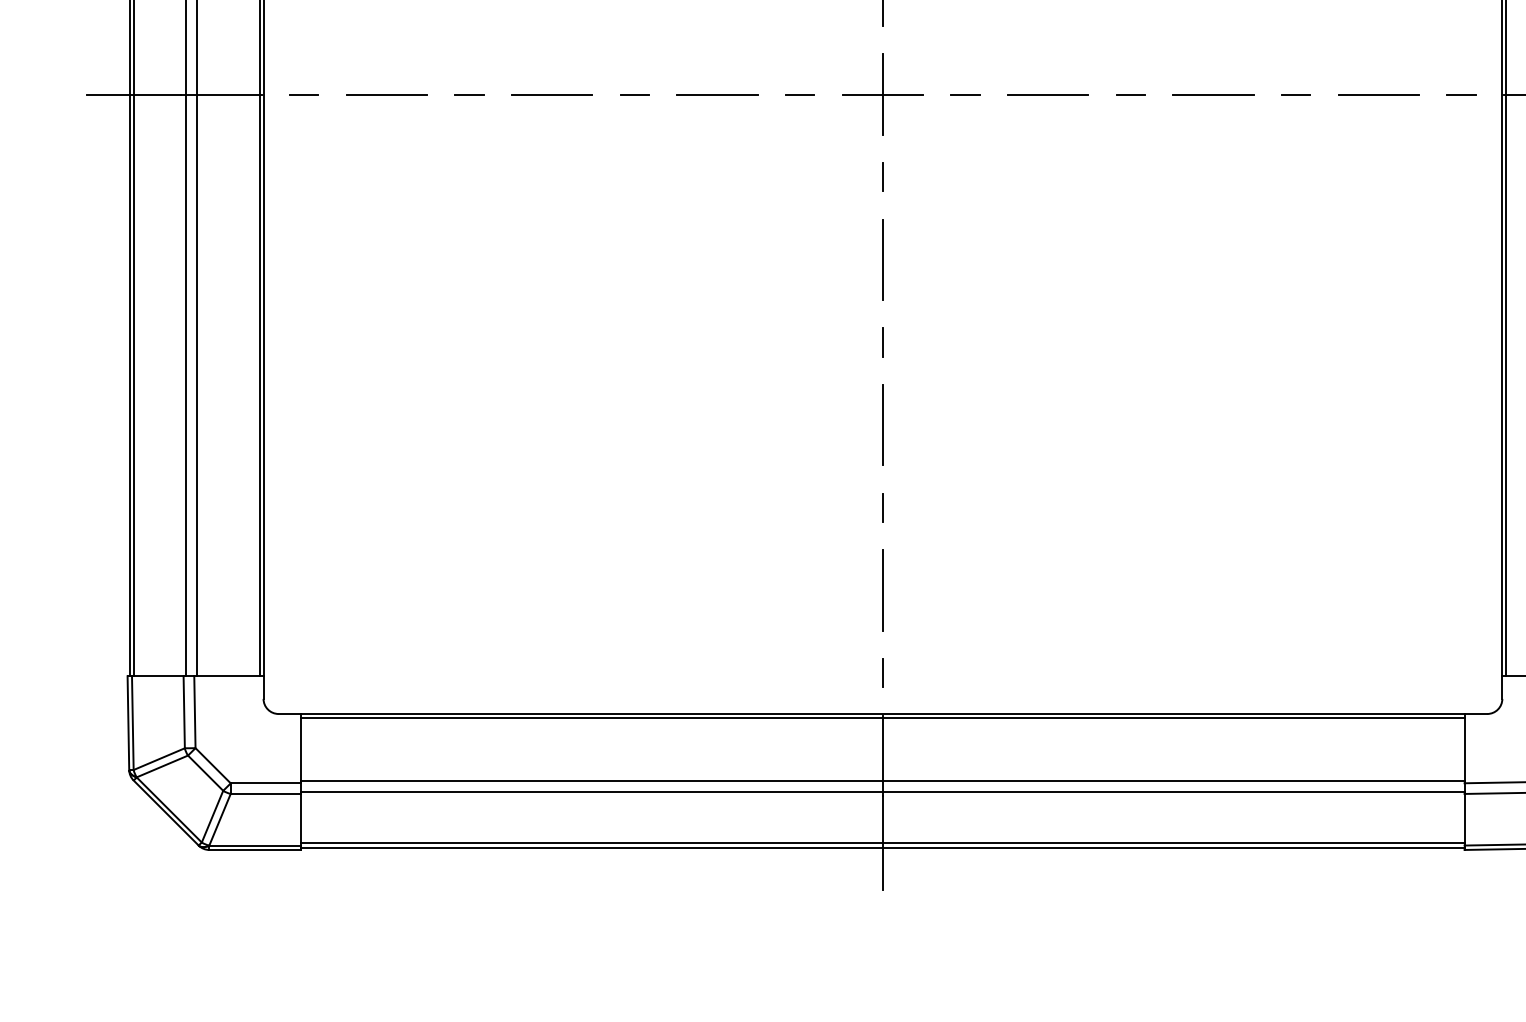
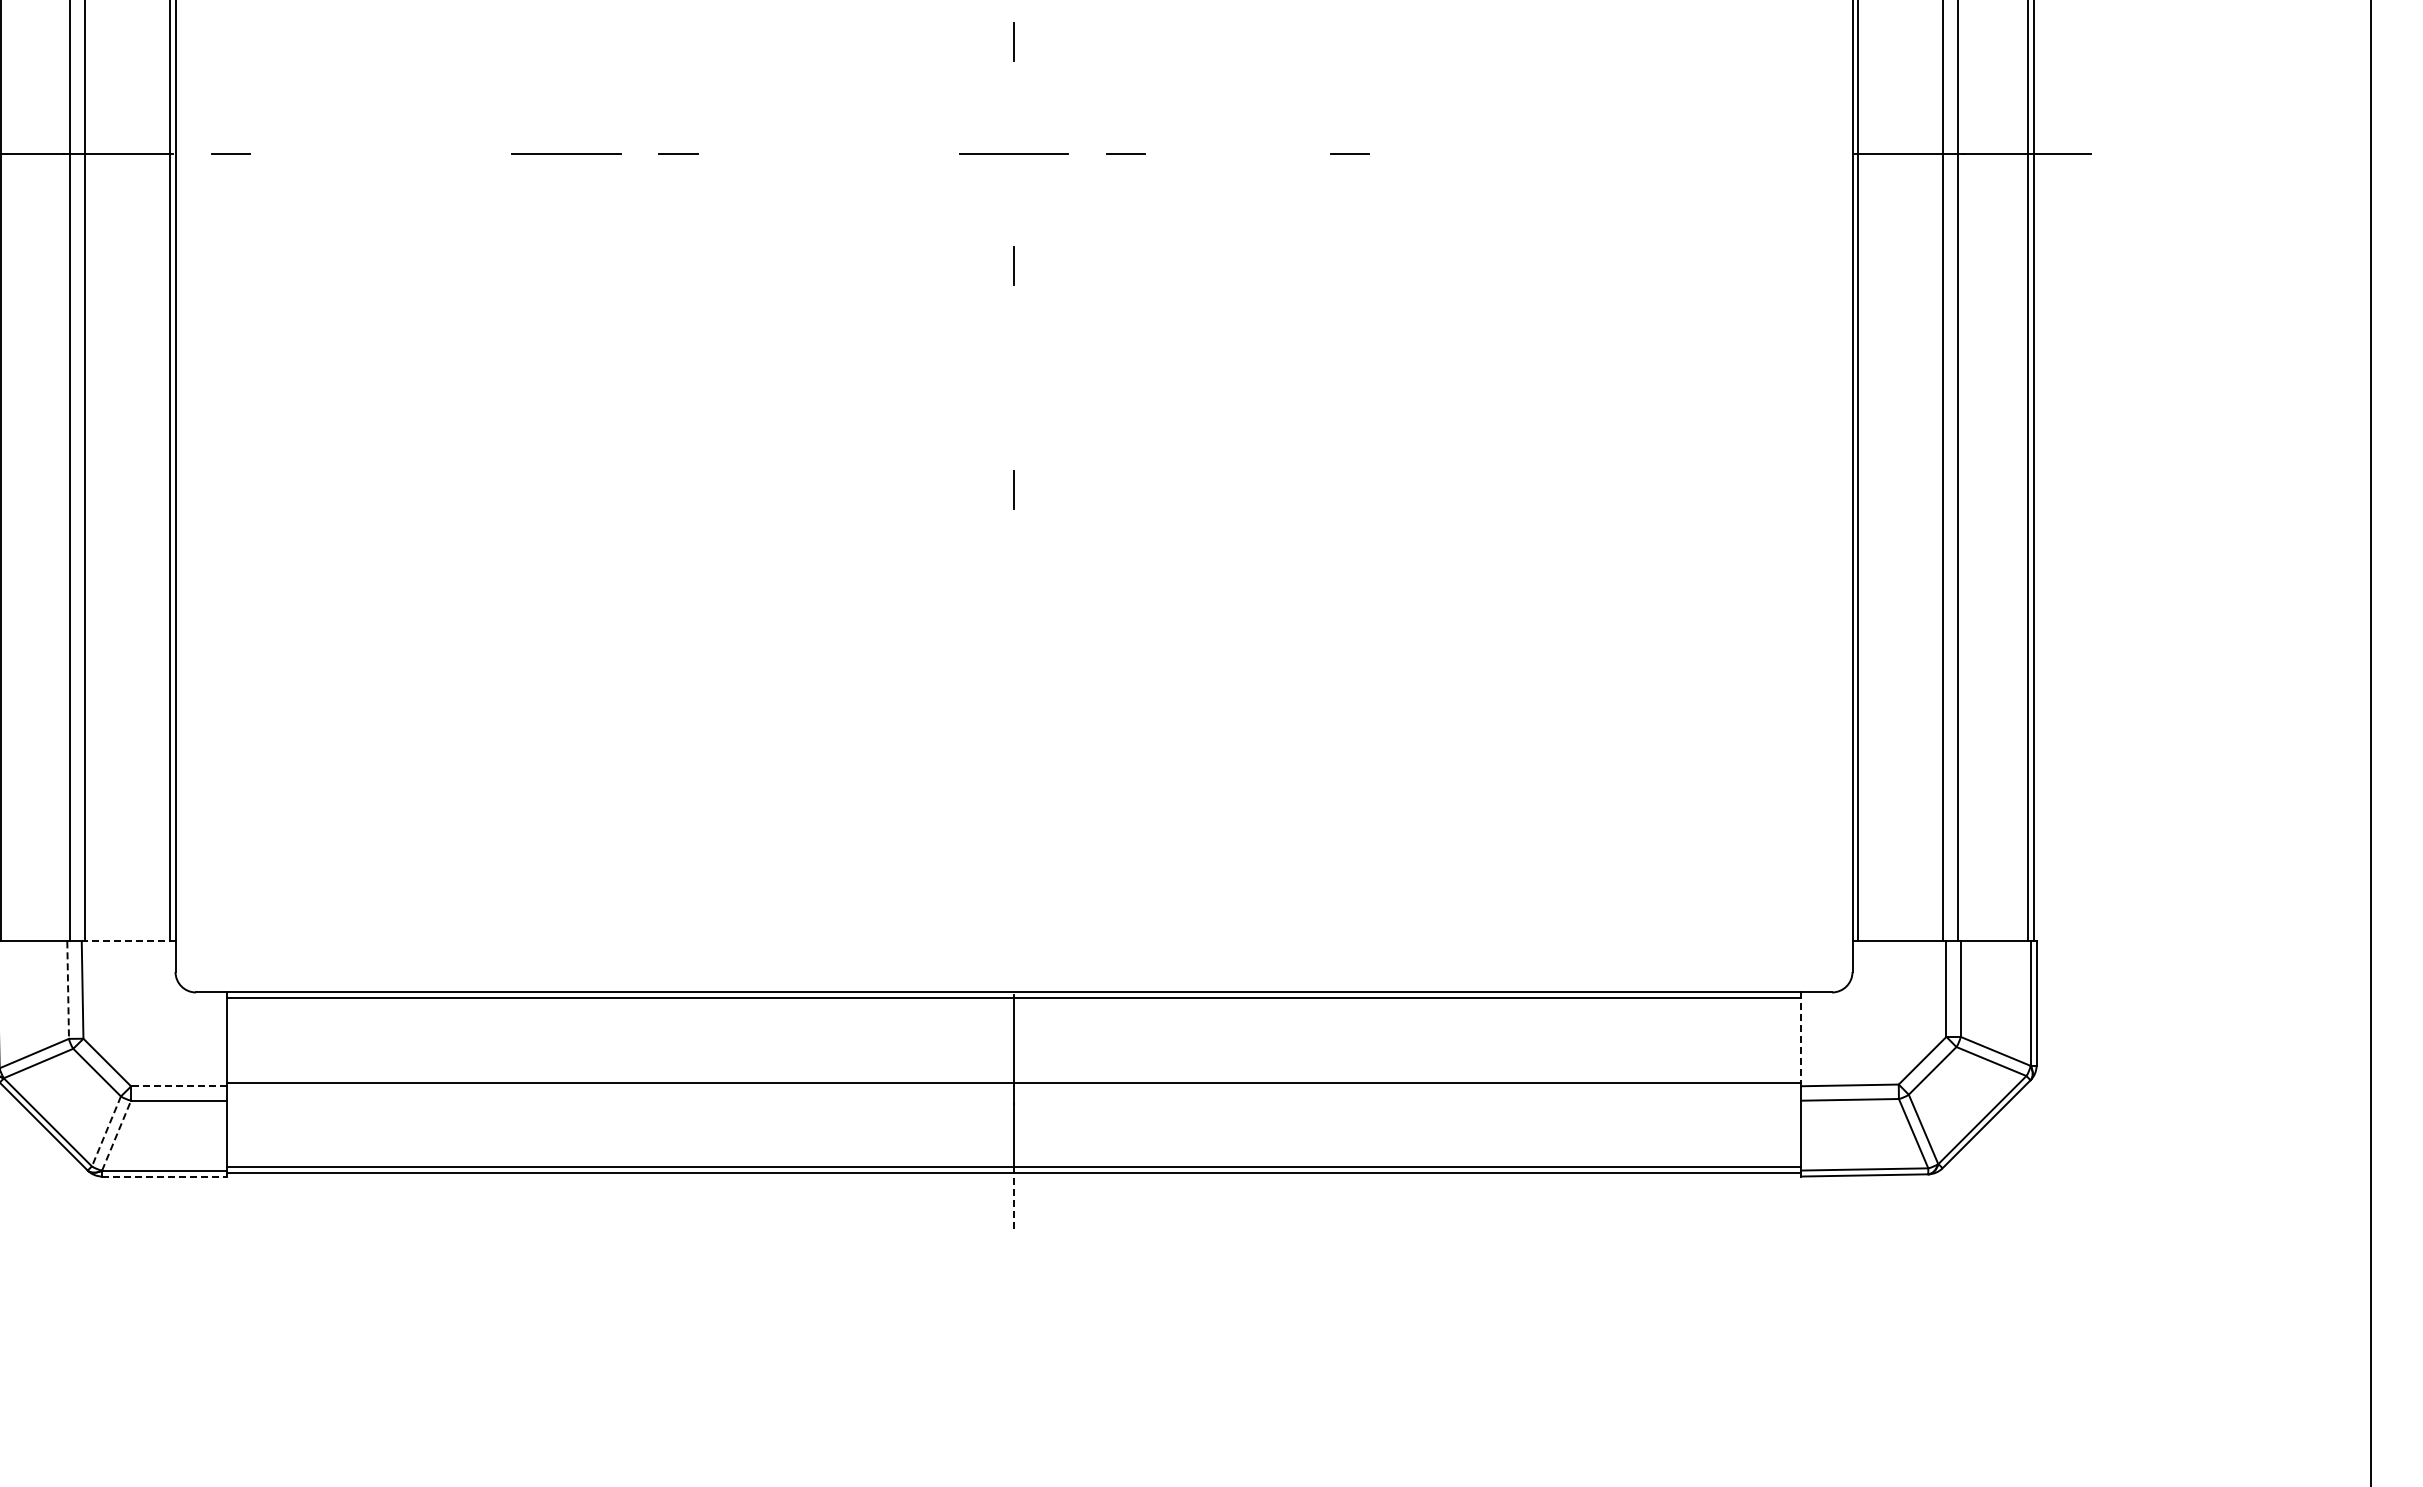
line: (386, 94) -> (342, 153), removed
line: (469, 94) -> (454, 153), removed
line: (717, 94) -> (789, 153), removed
line: (799, 94) -> (901, 153), removed
line: (883, 94) -> (1014, 153), removed
line: (1048, 94) -> (1237, 153), removed
line: (1213, 94) -> (1461, 153), removed
line: (1296, 94) -> (1573, 153), removed
line: (1378, 94) -> (1685, 153), removed
line: (1461, 94) -> (1797, 153), removed
line: (883, 259) -> (1014, 377), removed
line: (883, 425) -> (1014, 601), removed
line: (883, 507) -> (1014, 713), removed
line: (883, 590) -> (1014, 825), removed
line: (883, 673) -> (1014, 937), removed
line: (228, 676) -> (128, 941), solid -> dashed
line: (184, 712) -> (68, 990), solid -> dashed
line: (1464, 748) -> (1801, 1039), solid -> dashed
line: (265, 783) -> (178, 1086), solid -> dashed
line: (882, 791) -> (1013, 1097), removed
line: (212, 816) -> (106, 1131), solid -> dashed
line: (219, 819) -> (116, 1135), solid -> dashed
line: (255, 849) -> (164, 1176), solid -> dashed
line: (883, 866) -> (1014, 1199), solid -> dashed

